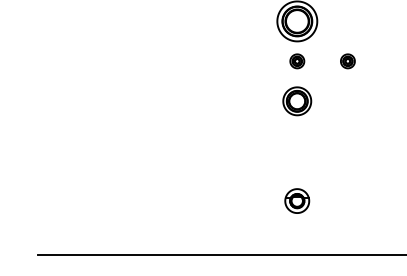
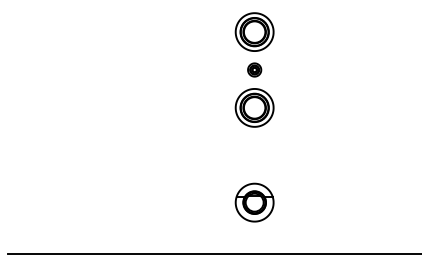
part: (347, 60) -> (302, 69), removed
part: (297, 100) -> (254, 107), size x1.43
part: (297, 200) -> (254, 202), size x1.67

